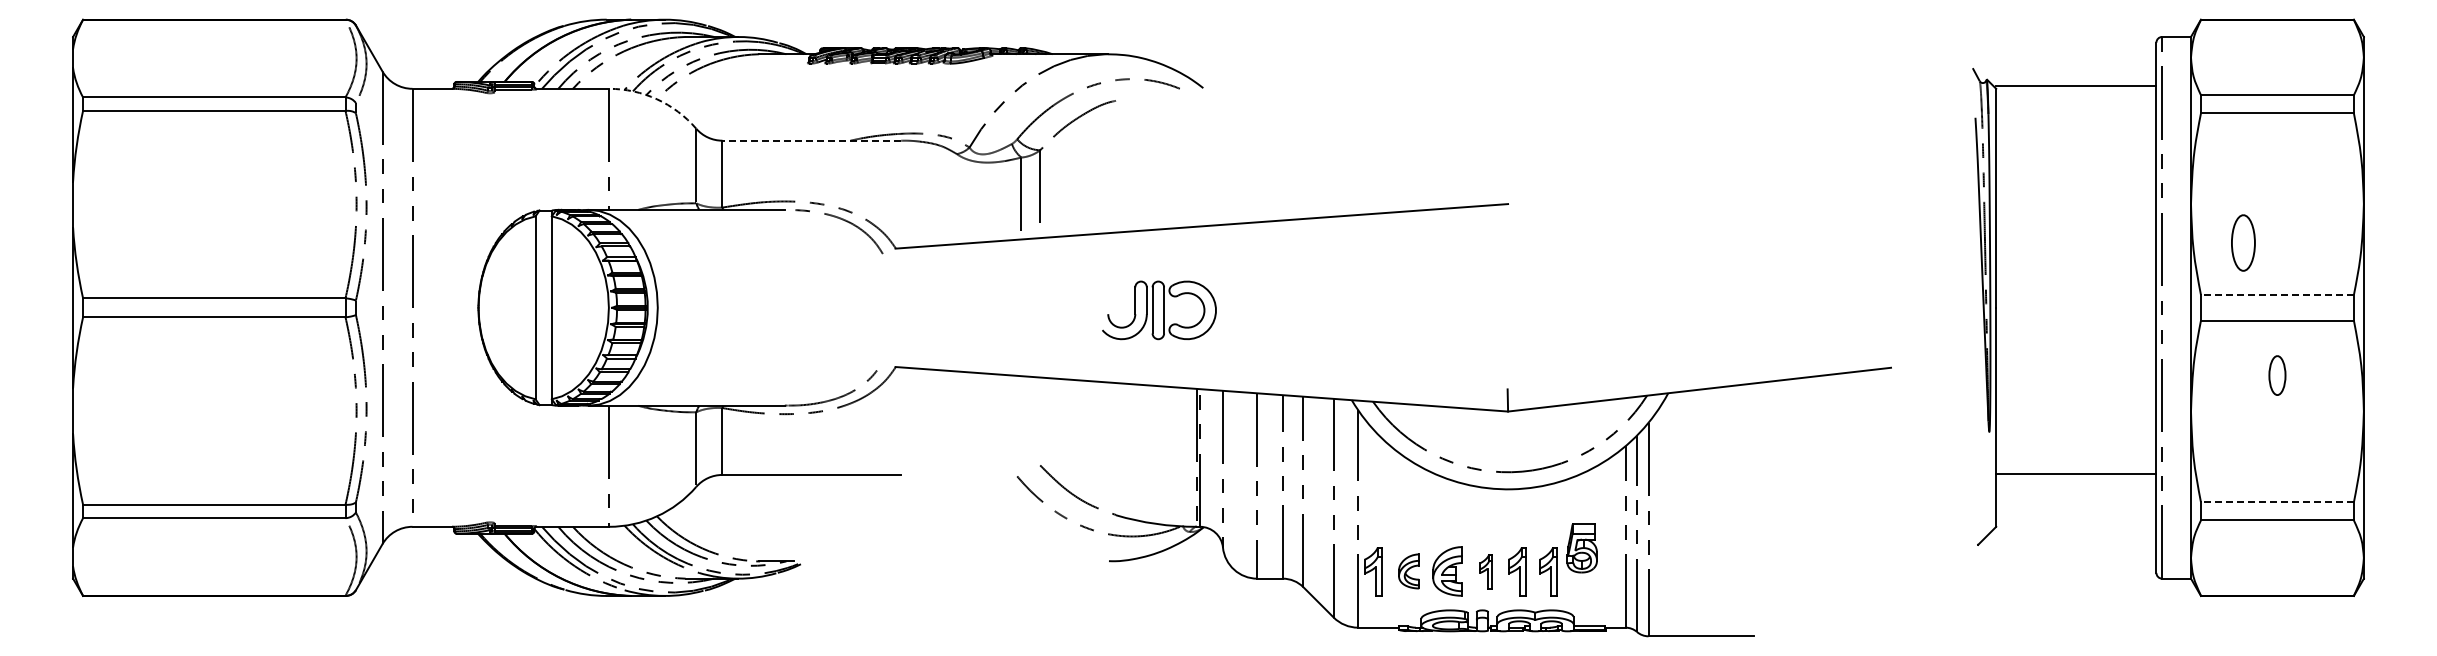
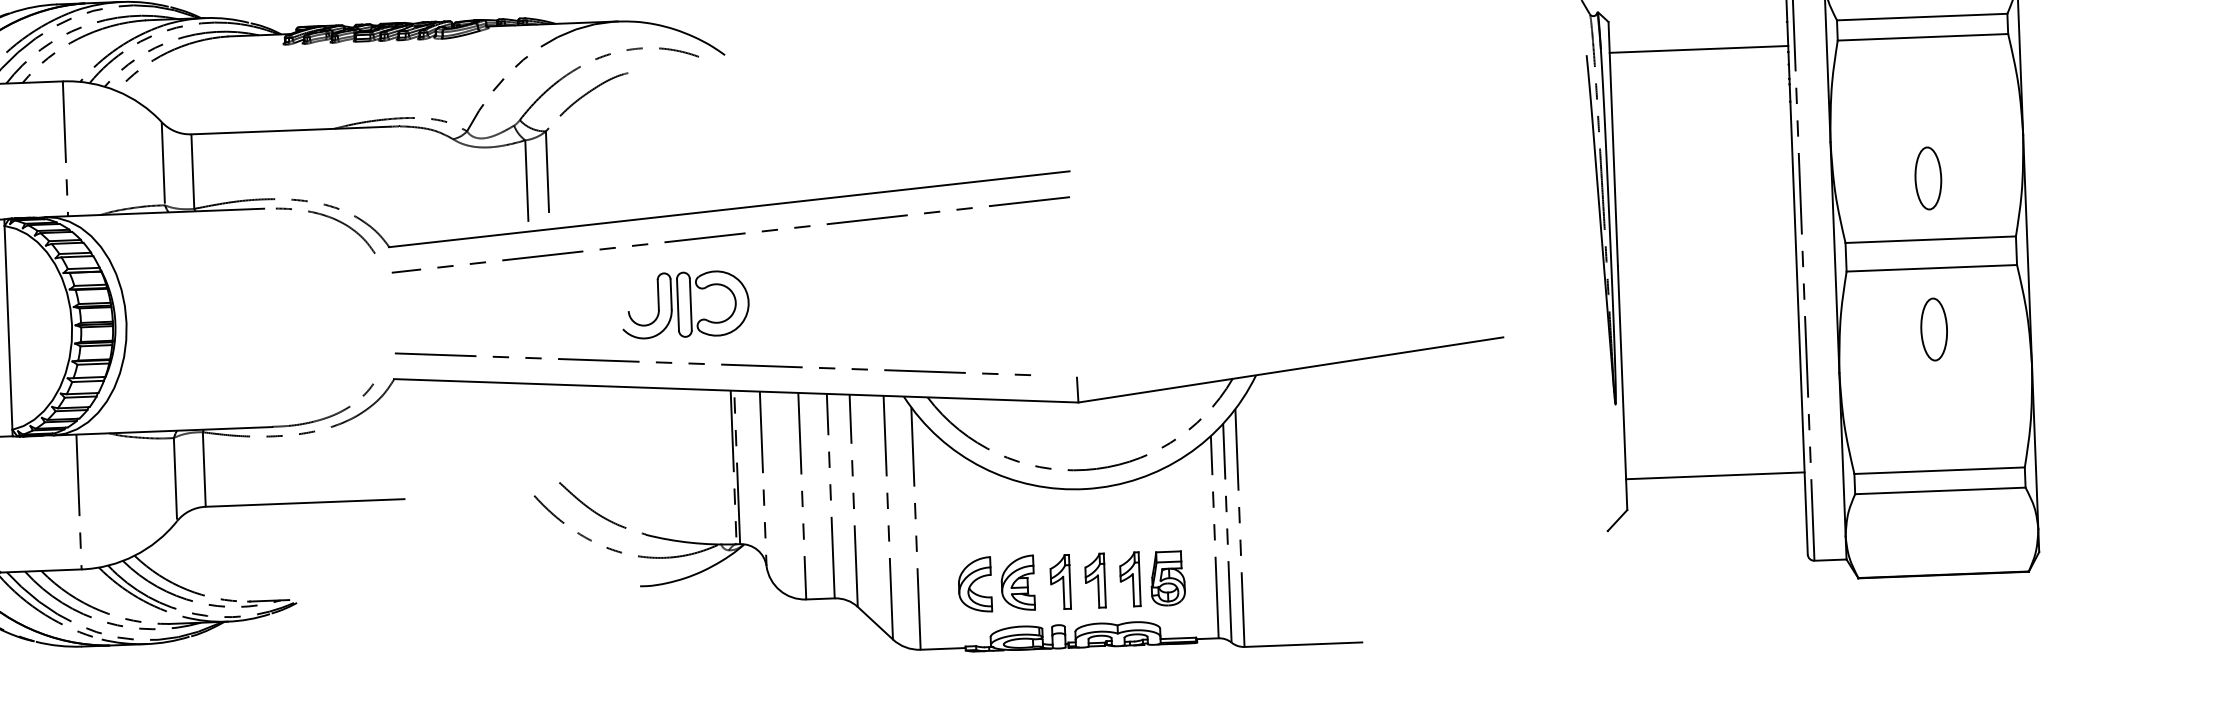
line: (2076, 86) -> (1699, 49), moved
arc: (657, 99) -> (117, 91), dashed -> solid
line: (811, 140) -> (290, 130), dashed -> solid
part: (2243, 242) -> (1928, 177), moved
line: (1202, 249) -> (731, 235), added
line: (2276, 295) -> (1929, 240), dashed -> solid
line: (1174, 364) -> (704, 364), added
part: (2277, 375) -> (1934, 329), size x1.43
line: (2076, 474) -> (1715, 476), moved
line: (2276, 502) -> (1938, 470), dashed -> solid
part: (1581, 548) -> (1167, 578), moved
part: (1373, 571) -> (935, 586), removed
part: (1408, 571) -> (974, 585), size x1.43
part: (1485, 571) -> (1060, 581), size x1.43

